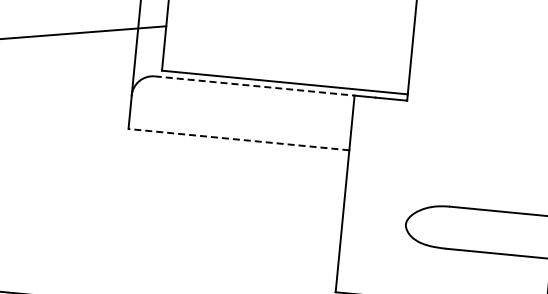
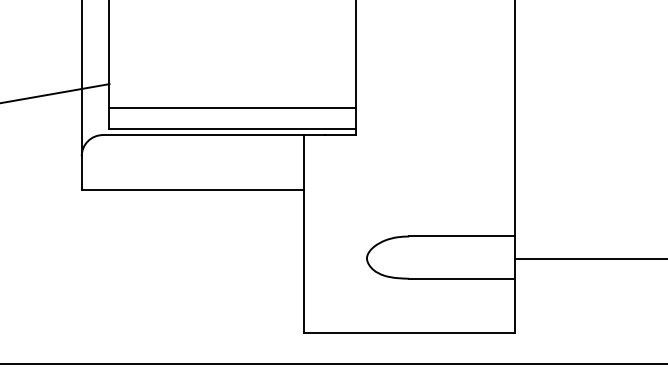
line: (286, 61) -> (232, 107), added
line: (254, 86) -> (203, 135), dashed -> solid
line: (238, 140) -> (192, 190), dashed -> solid

